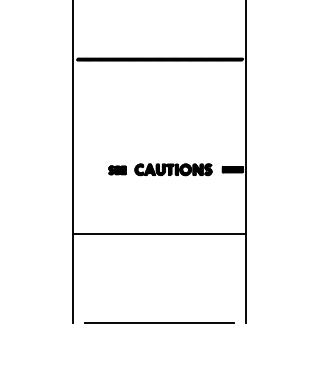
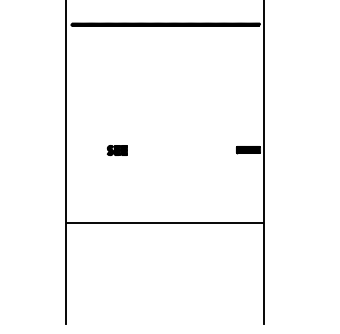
part: (173, 169) -> (180, 149), removed
line: (159, 322) -> (165, 323), removed

